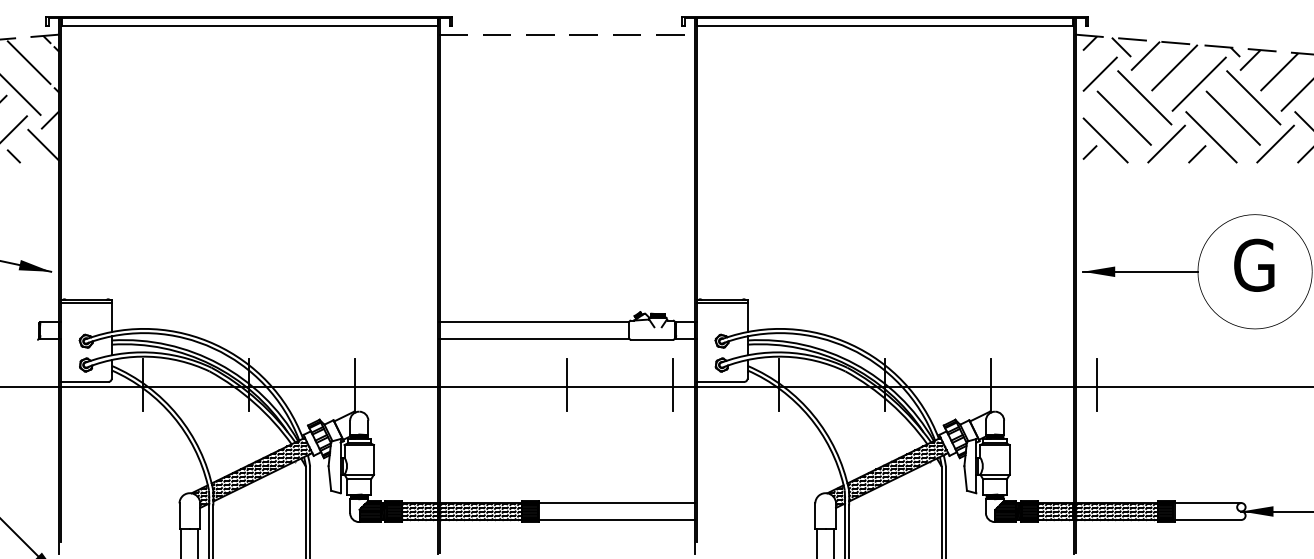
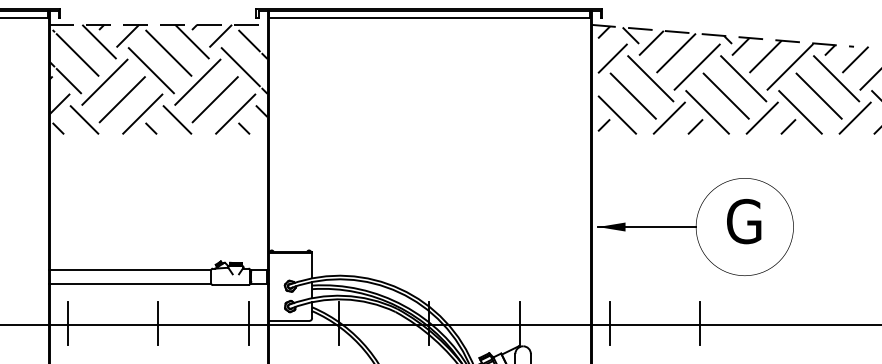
hatch: (567, 98) -> (158, 79), added
line: (461, 384) -> (68, 323), added
line: (1202, 384) -> (699, 323), added

